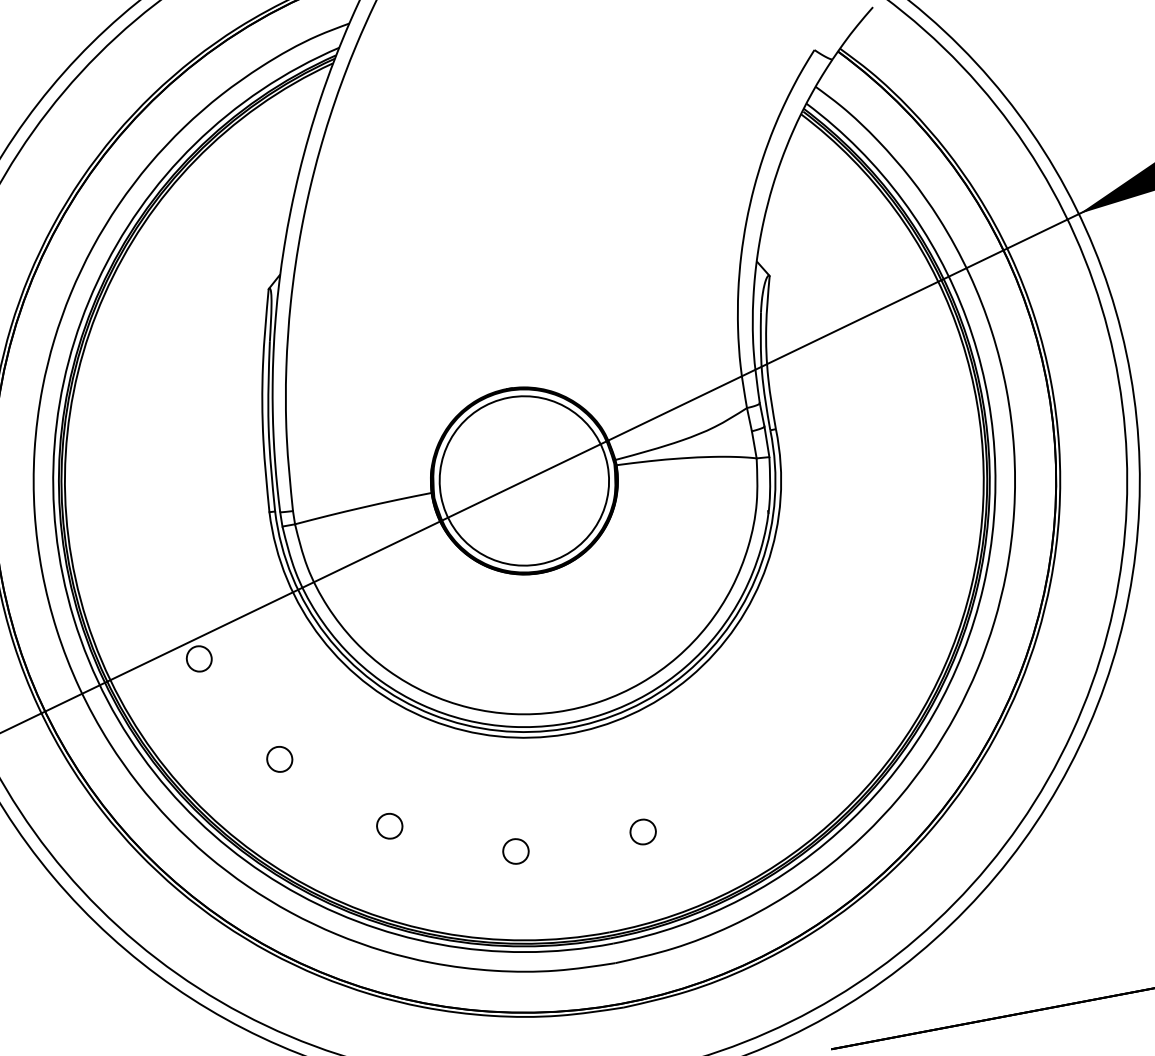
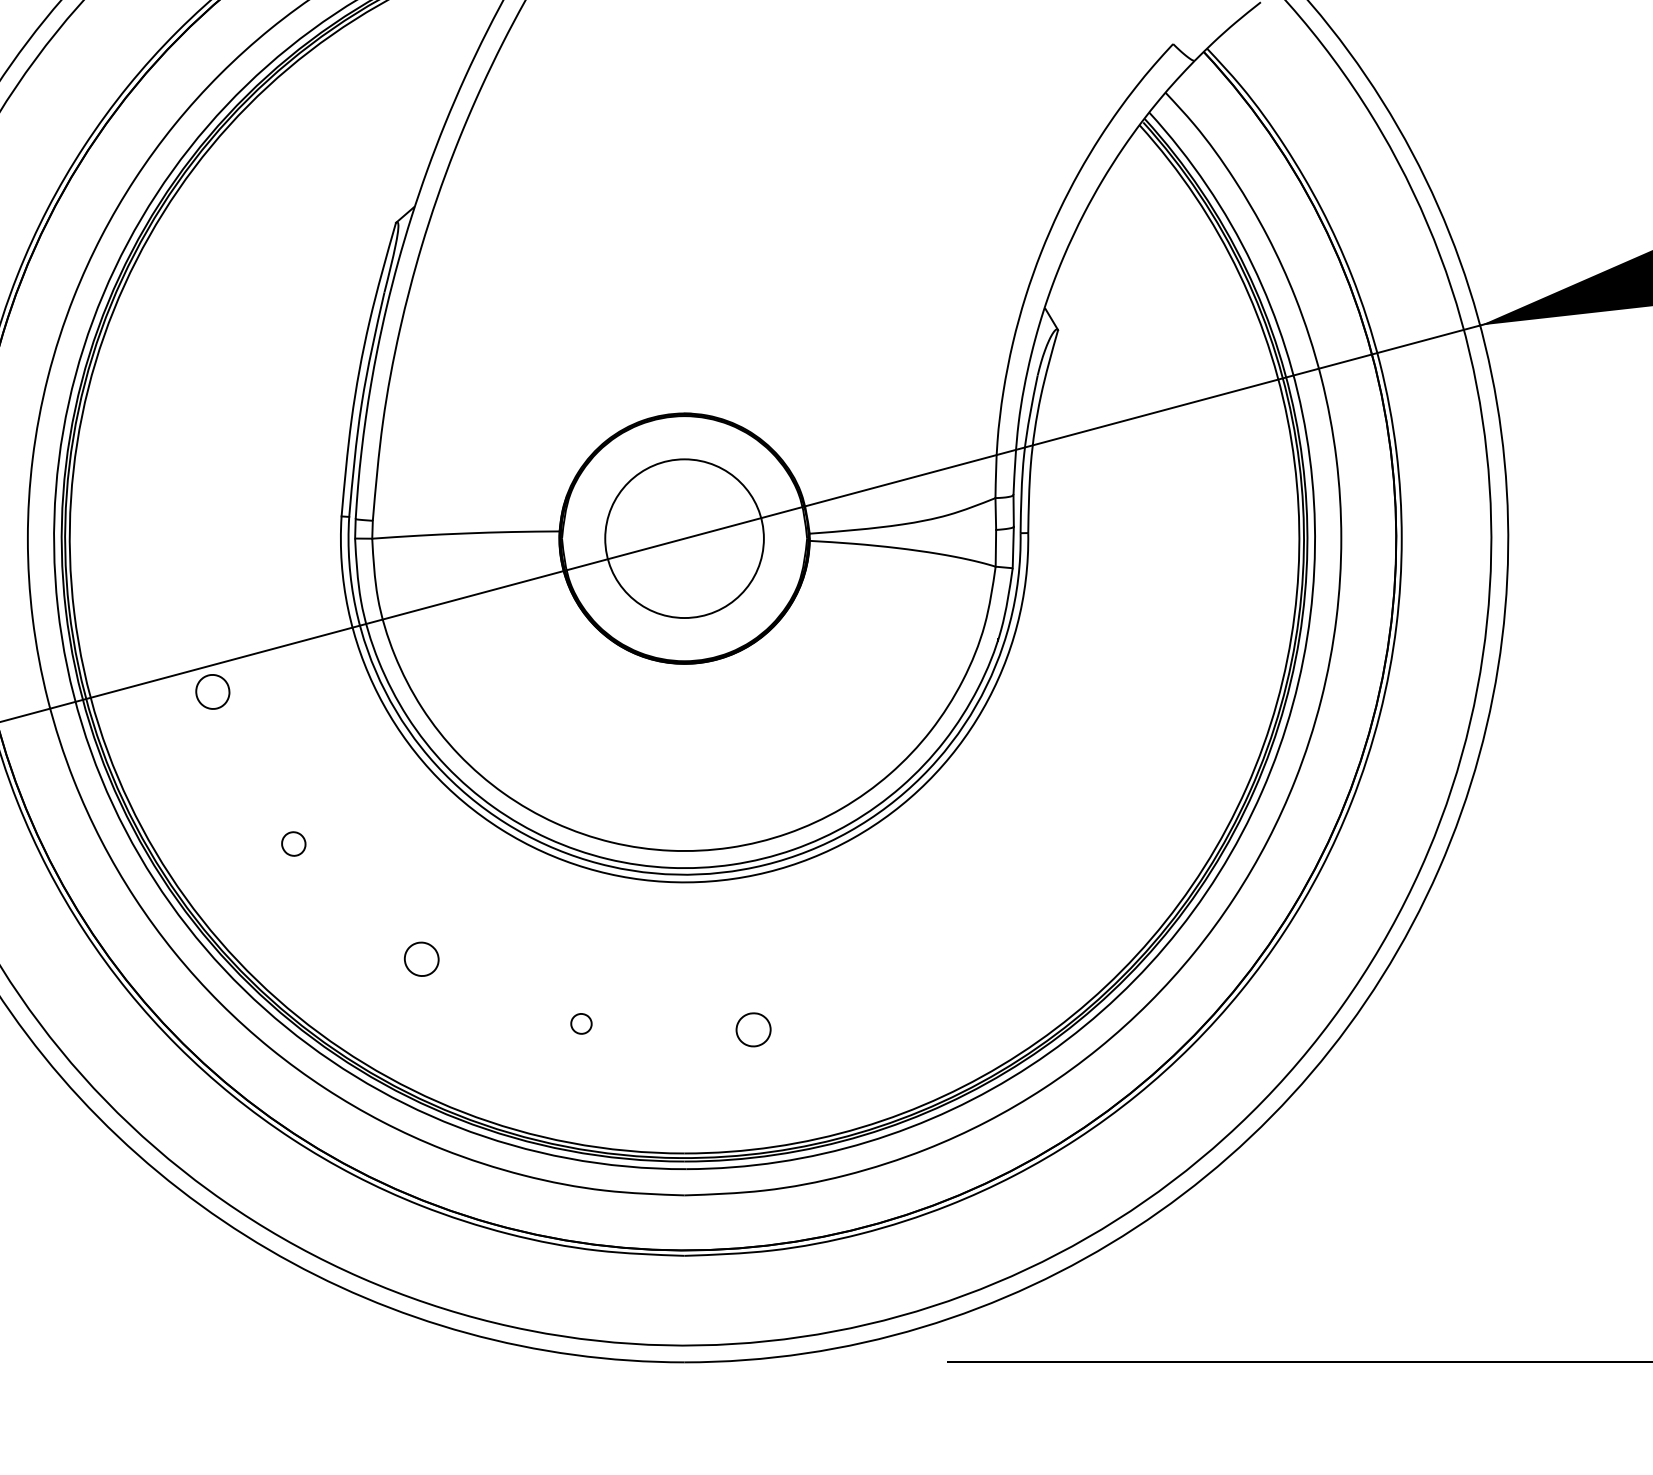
circle: (524, 480) -> (684, 538), size x0.7
part: (279, 759) -> (293, 843), size x0.7
part: (515, 851) -> (581, 1023), size x0.6

